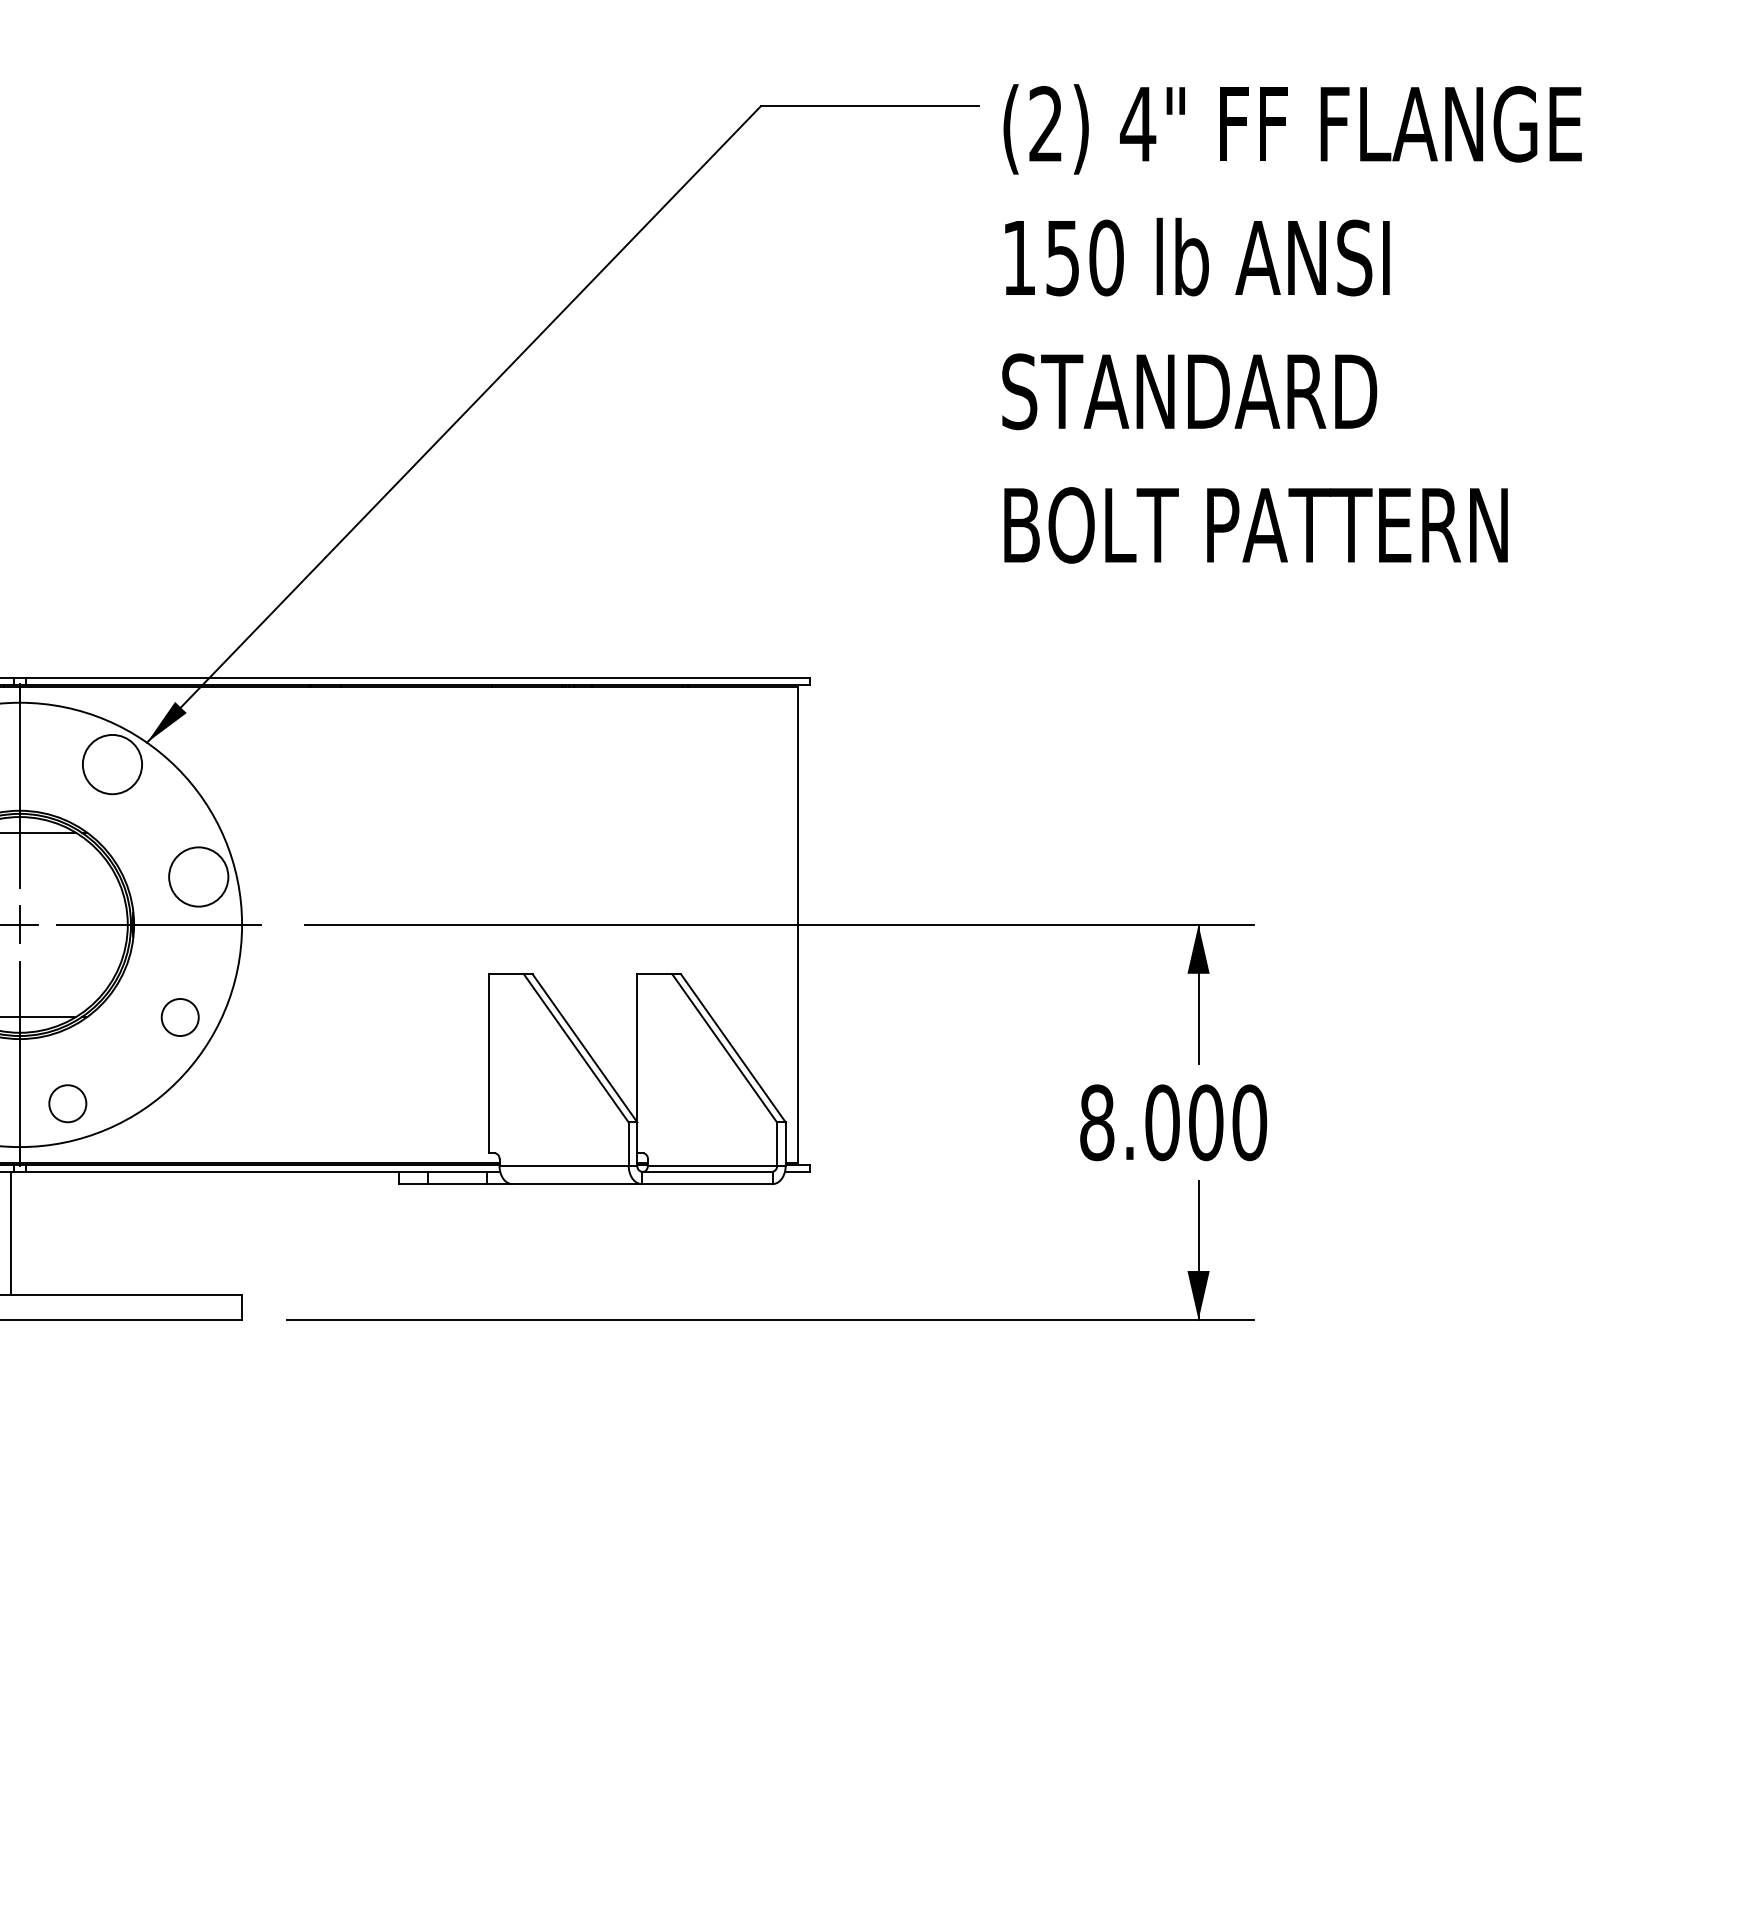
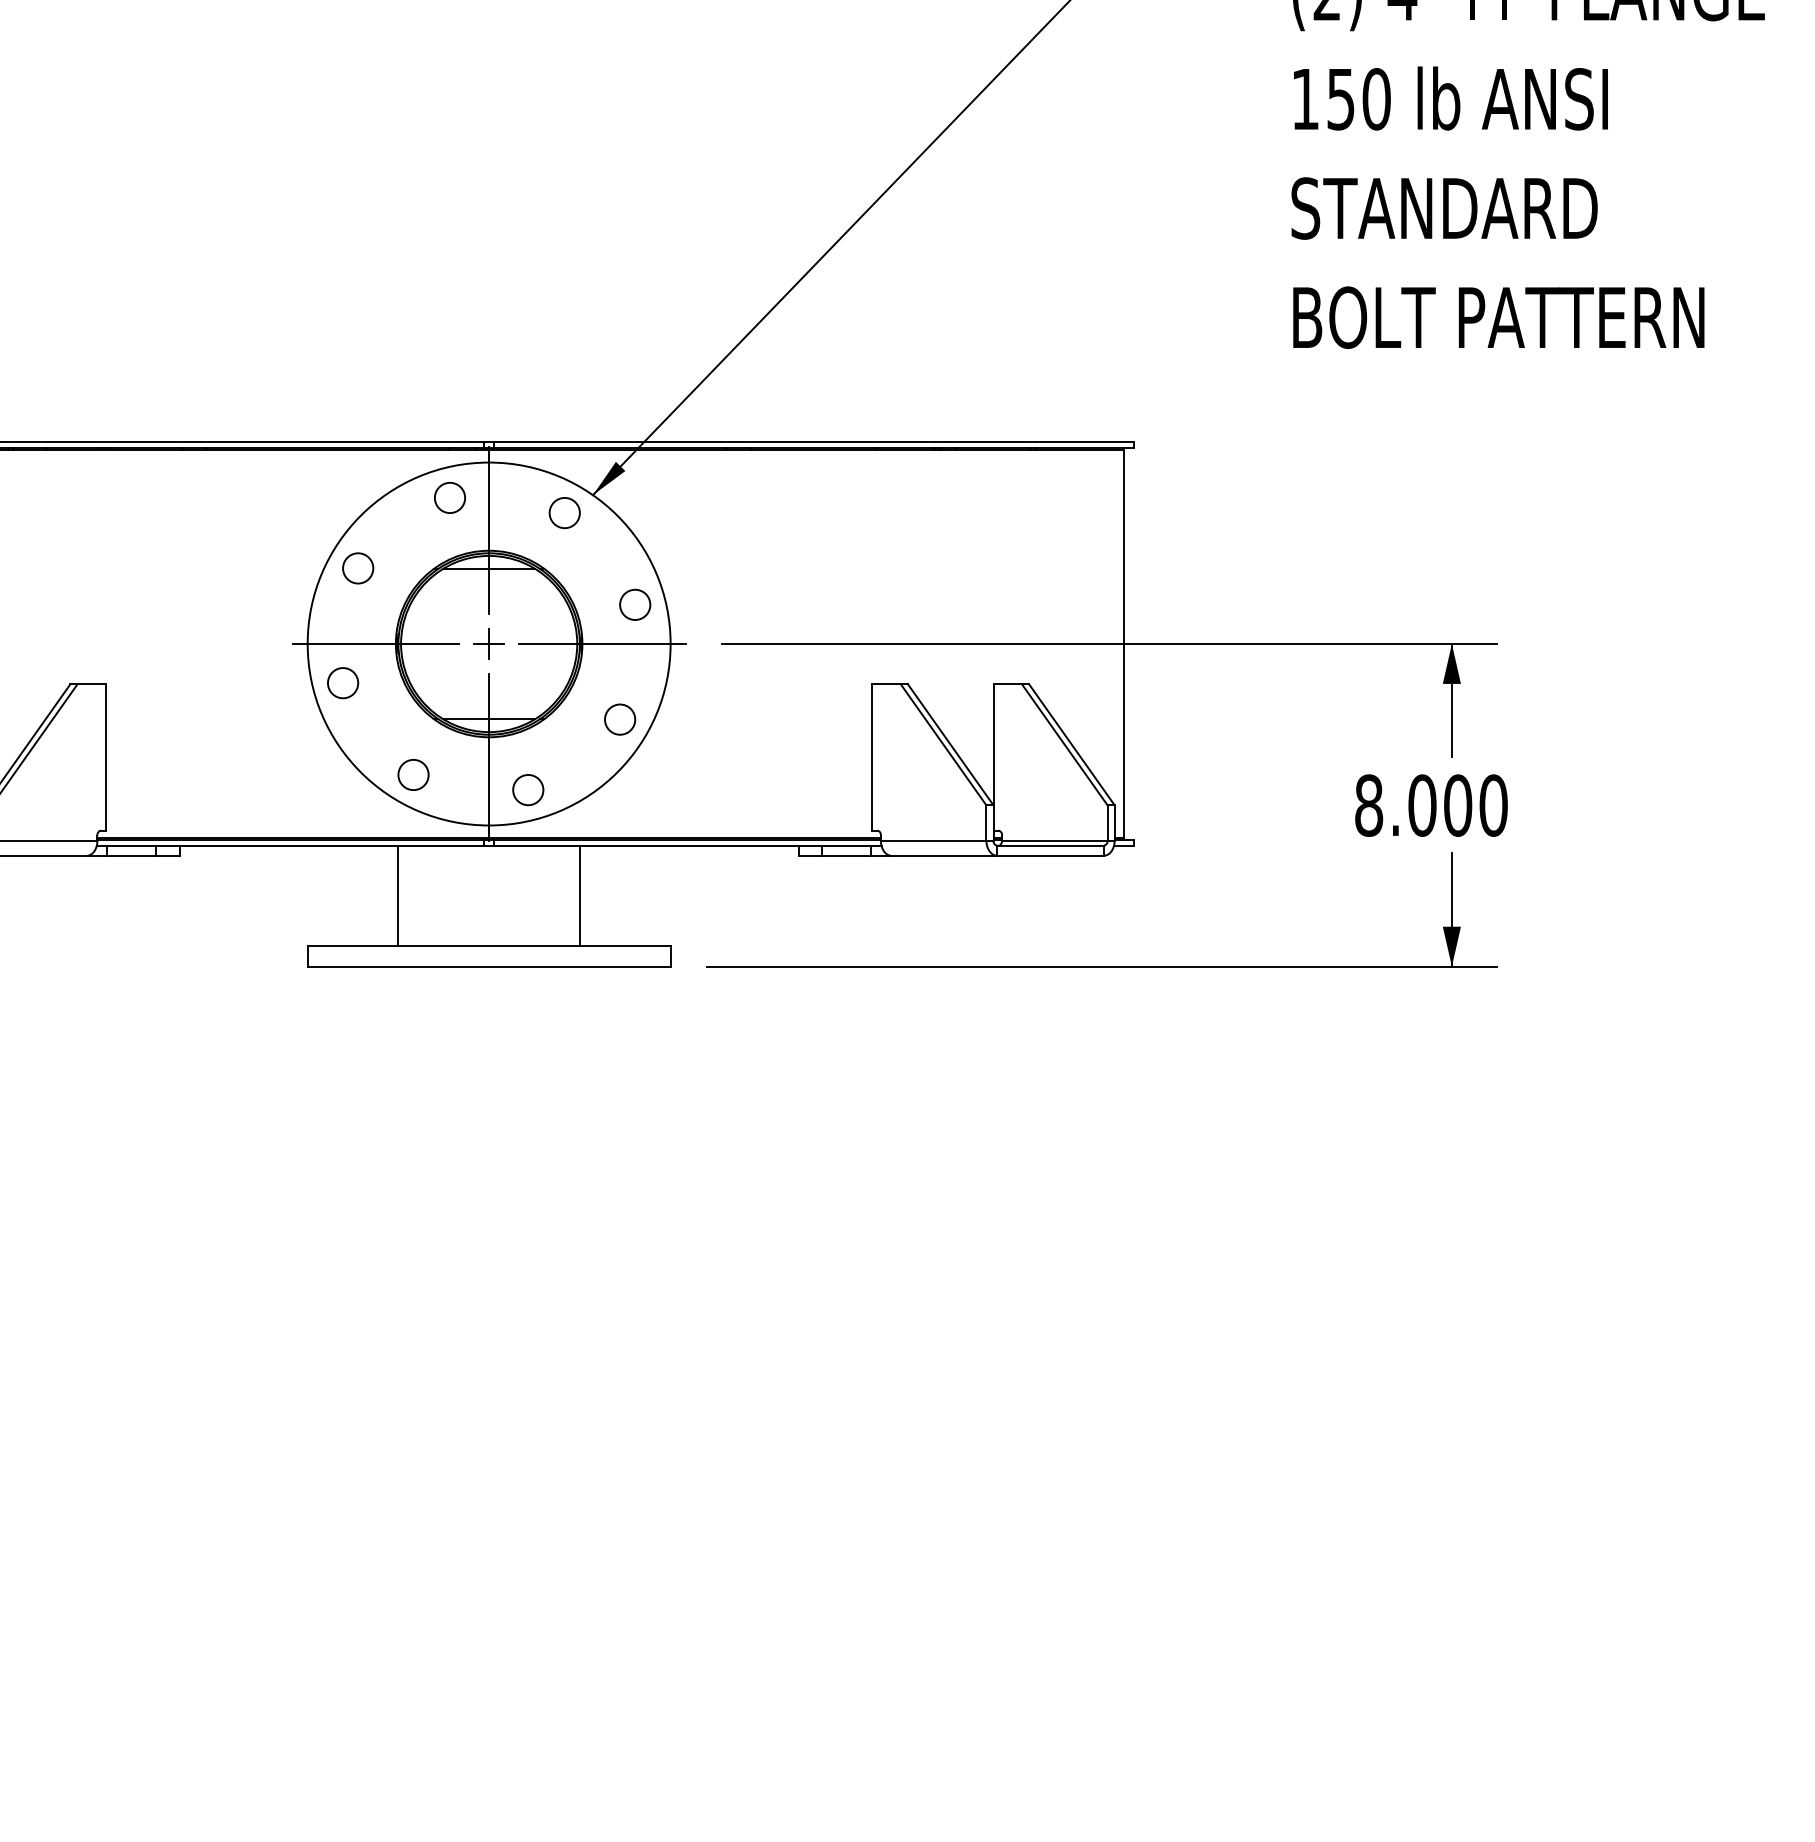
circle: (112, 763) -> (564, 512), size x0.62
circle: (199, 876) -> (635, 604), size x0.62
line: (10, 1232) -> (579, 895), moved

